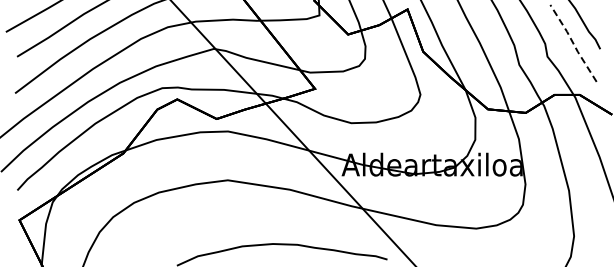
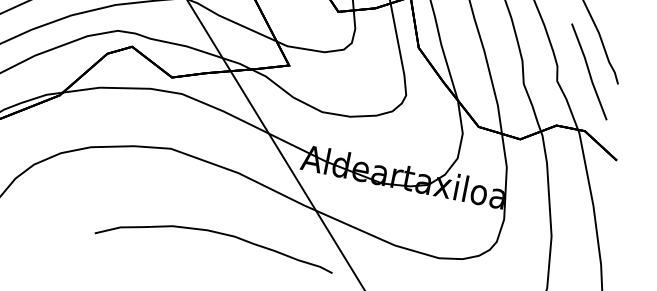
line: (573, 43) -> (589, 72), dashed -> solid

